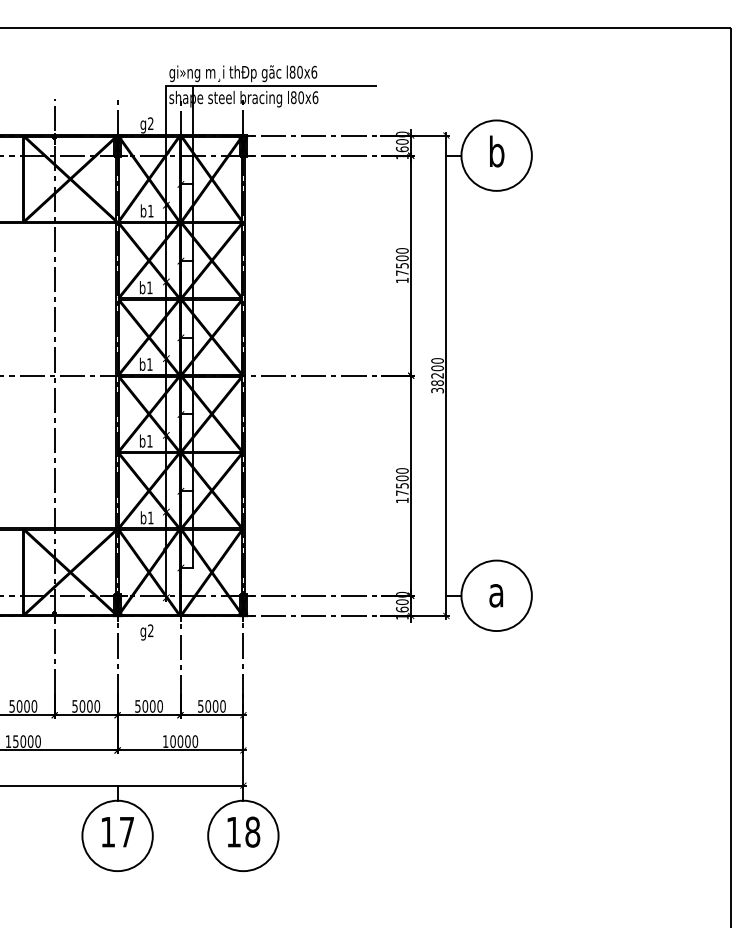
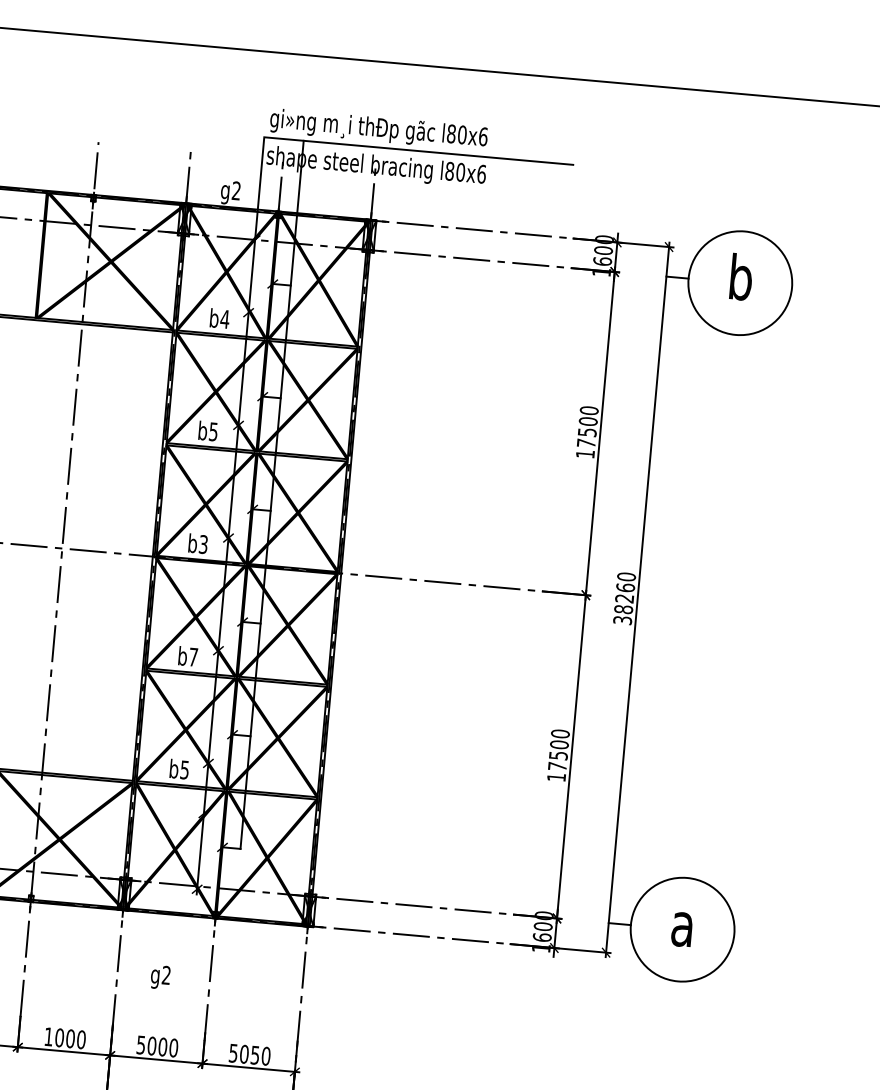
text: (150, 211) -> (224, 319), b1 -> b4
text: (149, 287) -> (213, 431), b1 -> b5
text: (149, 364) -> (202, 544), b1 -> b3
text: (437, 367) -> (625, 586), 38200 -> 38260
text: (149, 441) -> (192, 657), b1 -> b7
text: (150, 517) -> (184, 769), b1 -> b5
text: (146, 632) -> (159, 977), moved
text: (74, 706) -> (47, 1036), 5000 -> 1000
text: (215, 706) -> (255, 1055), 5000 -> 5050

